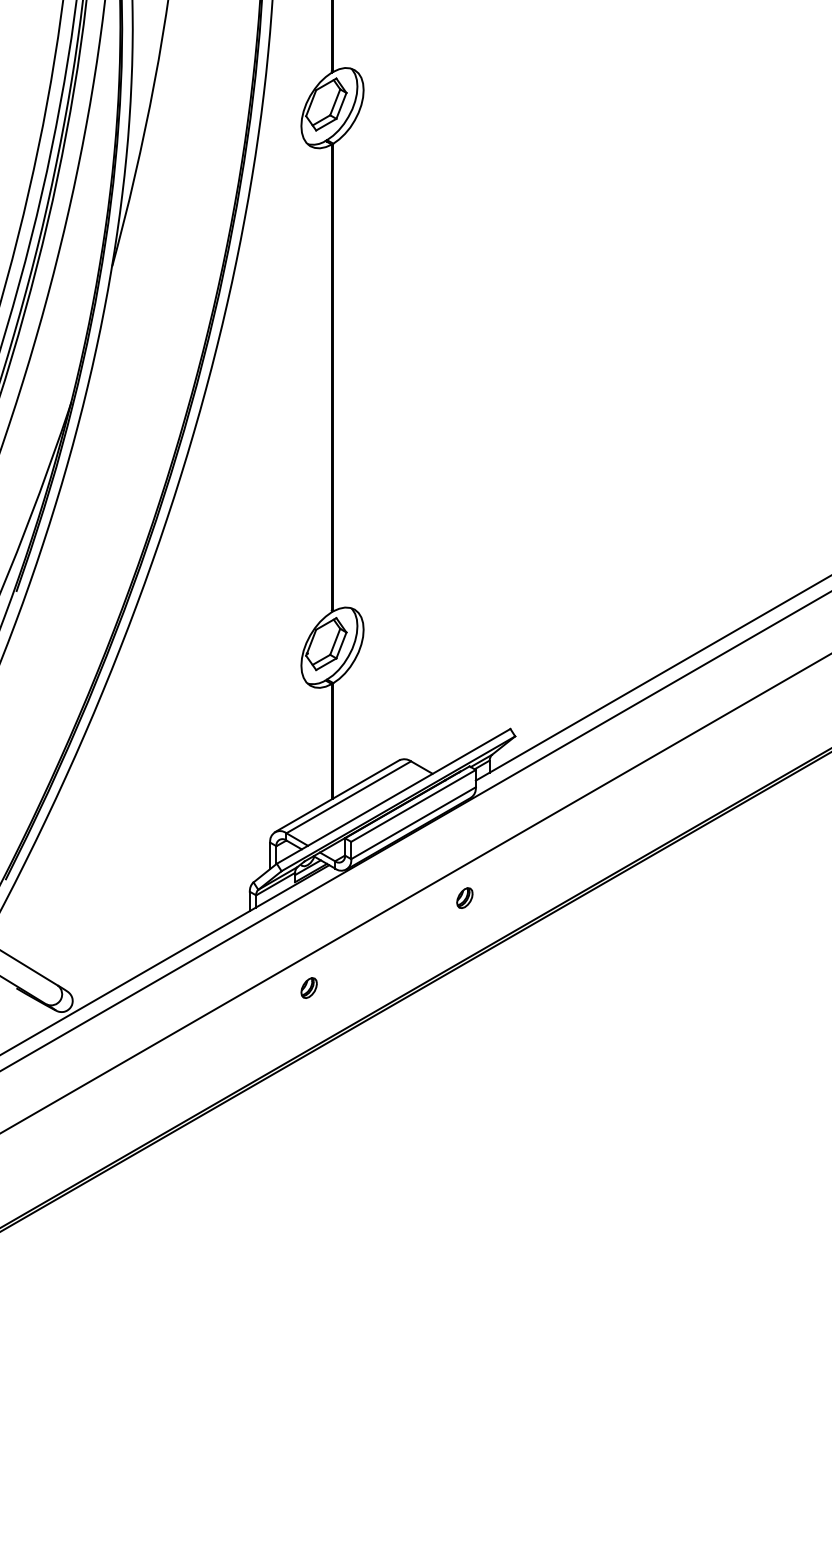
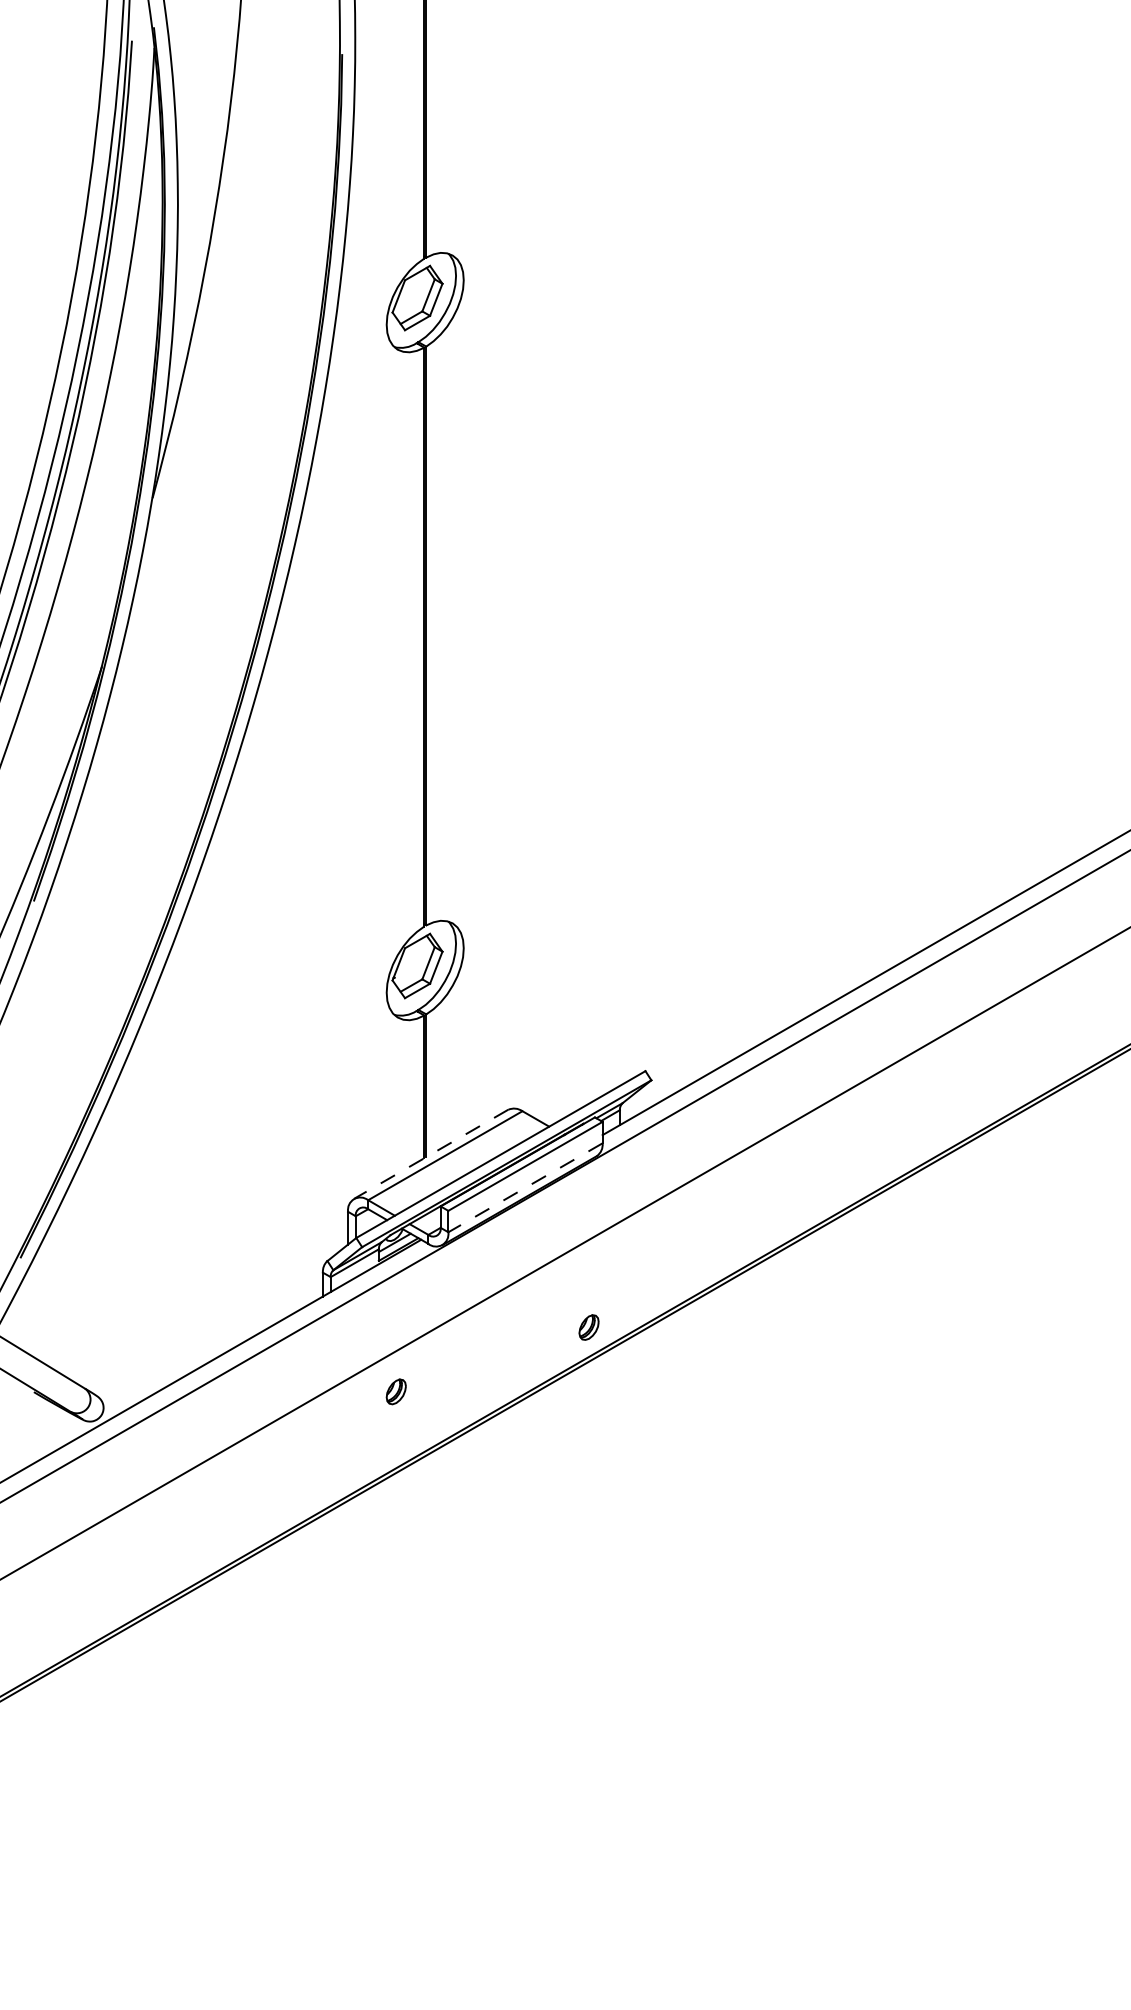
line: (336, 796) -> (430, 1154), solid -> dashed
line: (413, 823) -> (525, 1188), solid -> dashed
part: (464, 898) -> (588, 1327), moved

